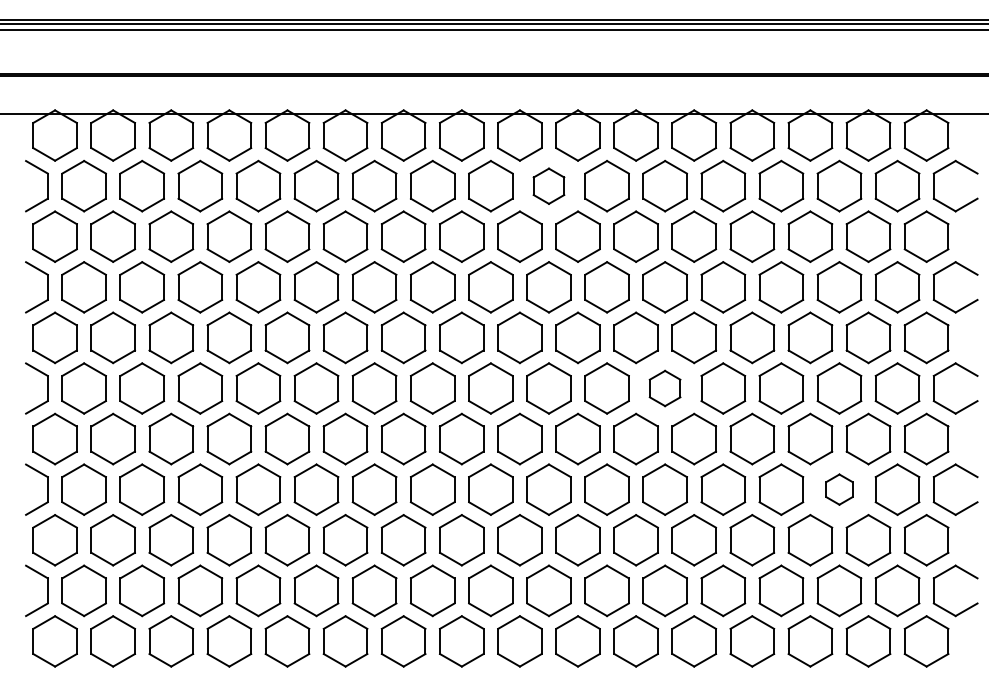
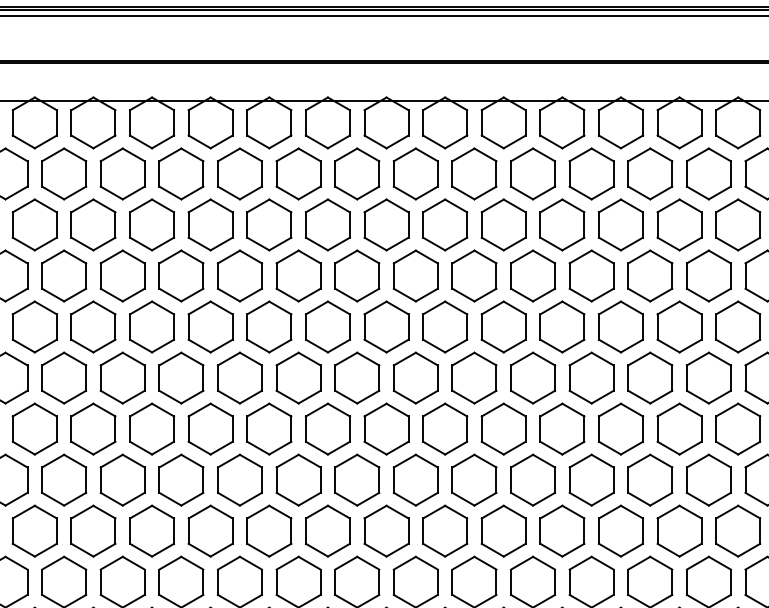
part: (548, 186) -> (356, 174), size x1.43
part: (664, 388) -> (473, 378), size x1.43
part: (839, 489) -> (650, 479), size x1.67

